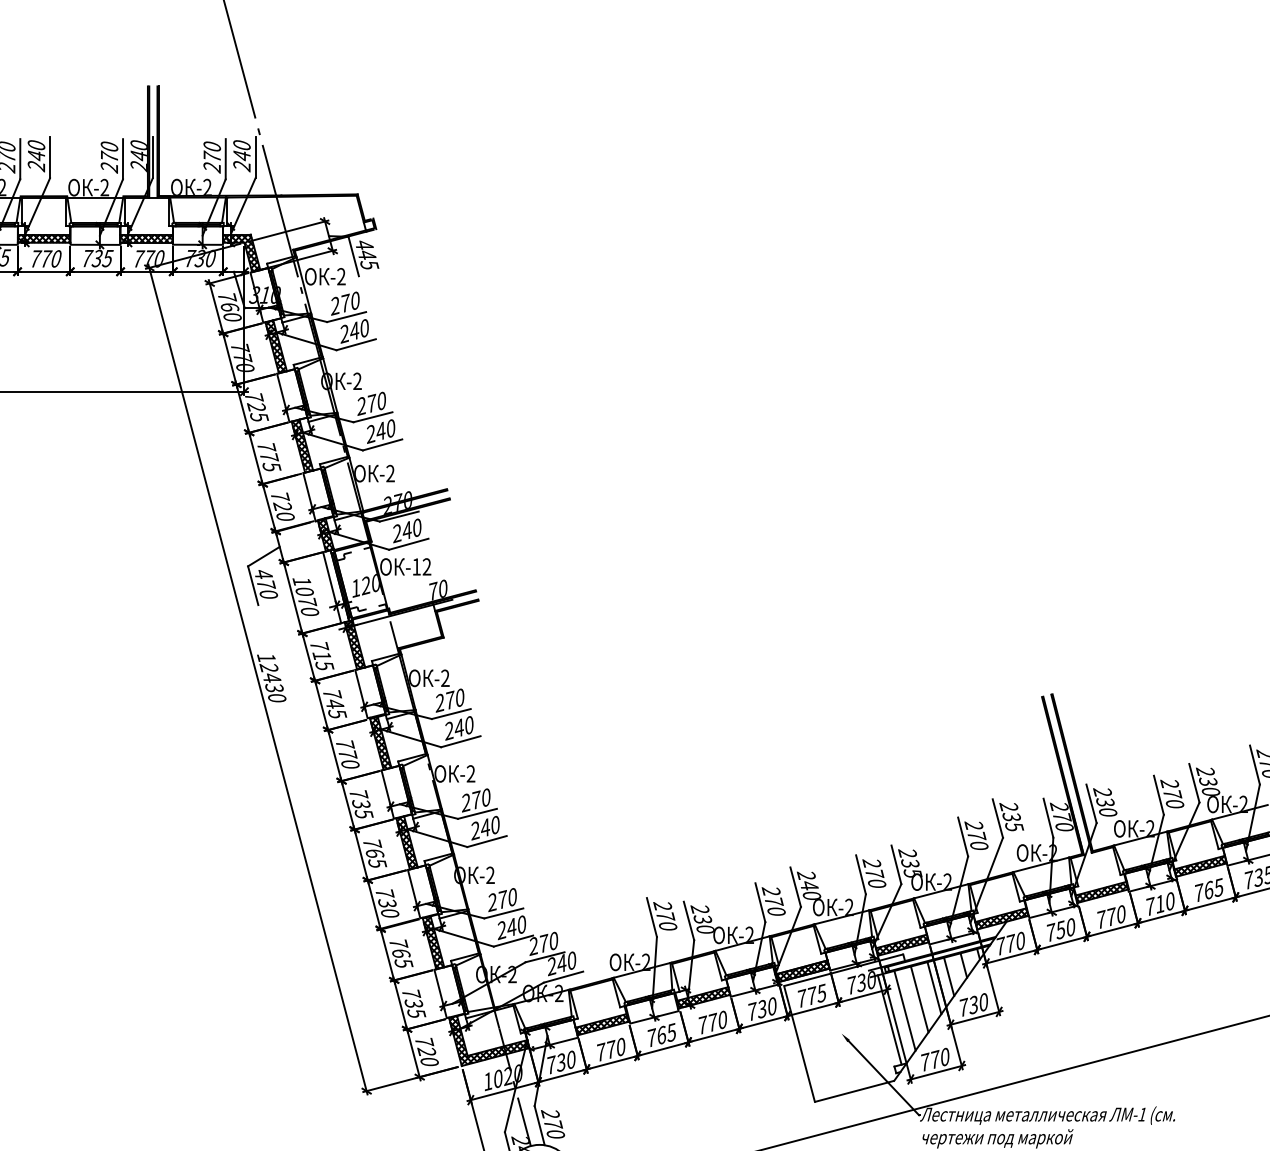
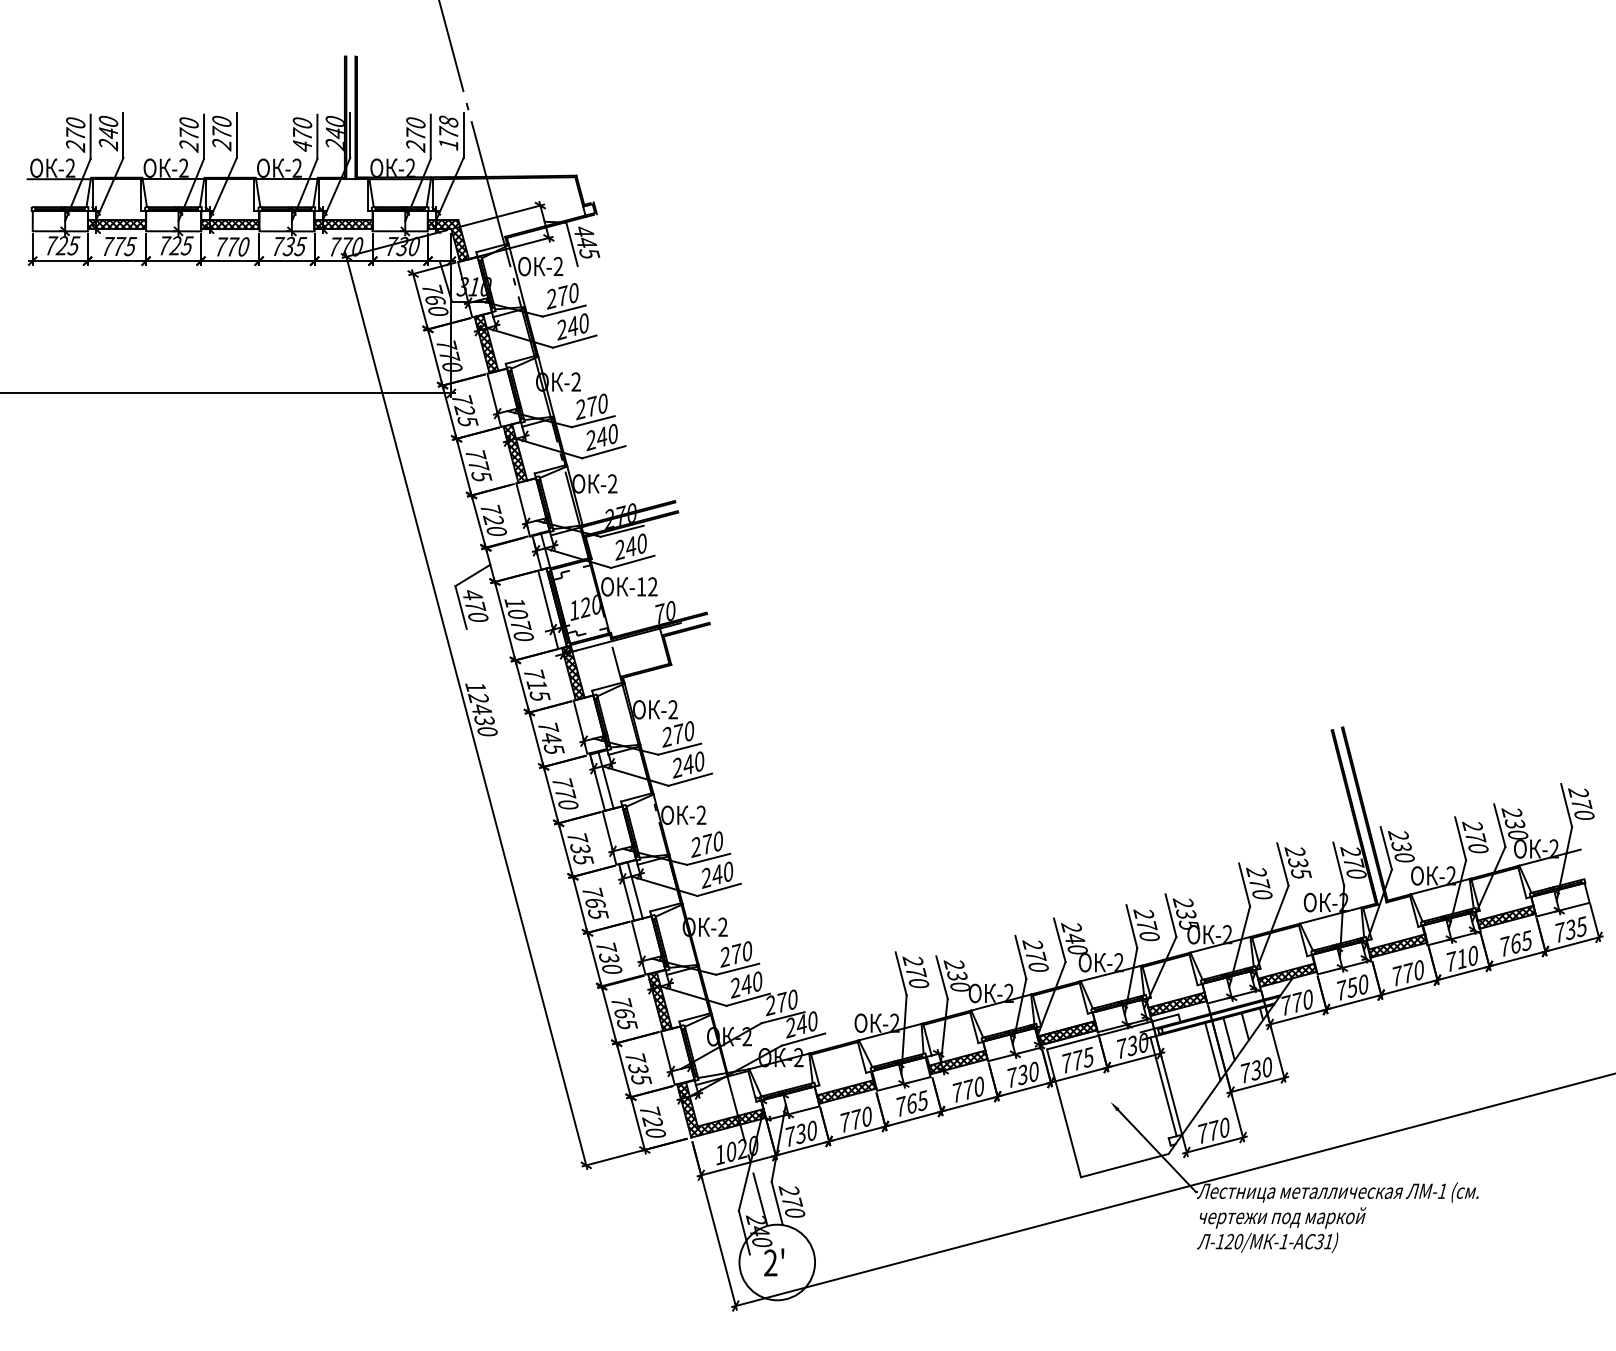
text: (36, 155) -> (221, 132), 240 -> 270
text: (241, 156) -> (448, 133), 240 -> 178
text: (108, 167) -> (301, 146), 270 -> 470
hatch: (326, 533) -> (541, 550), removed
hatch: (380, 743) -> (601, 781), removed
hatch: (407, 842) -> (631, 891), removed
line: (919, 998) -> (1196, 1063), removed
line: (905, 1010) -> (1180, 1076), removed

